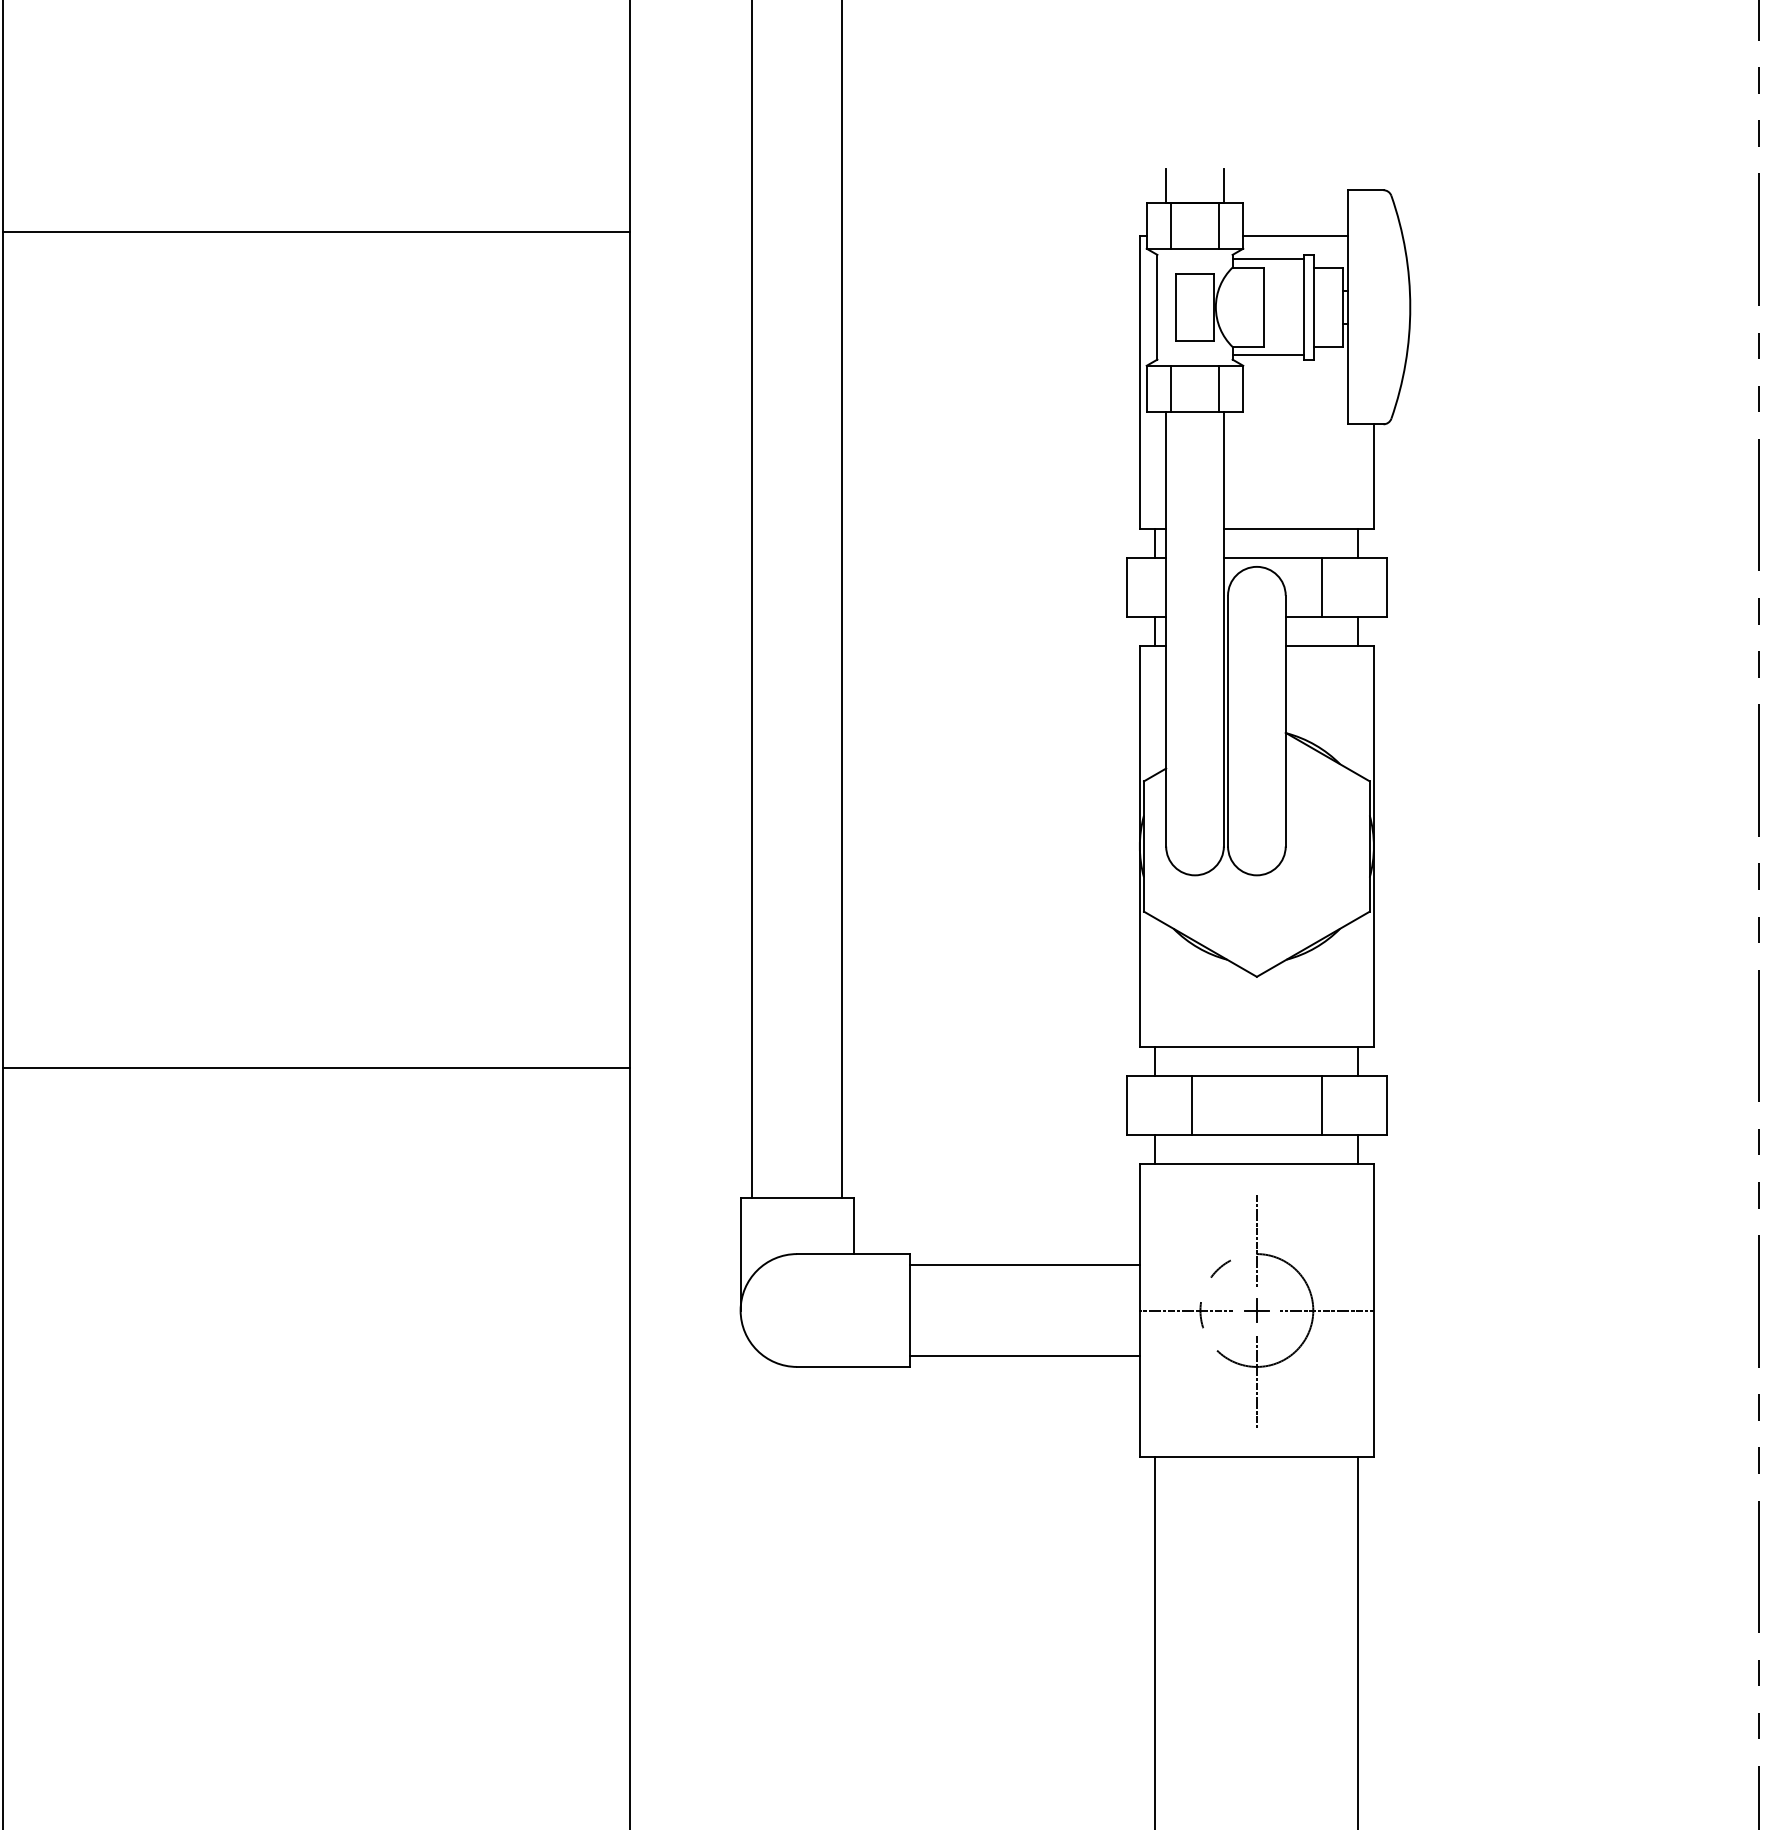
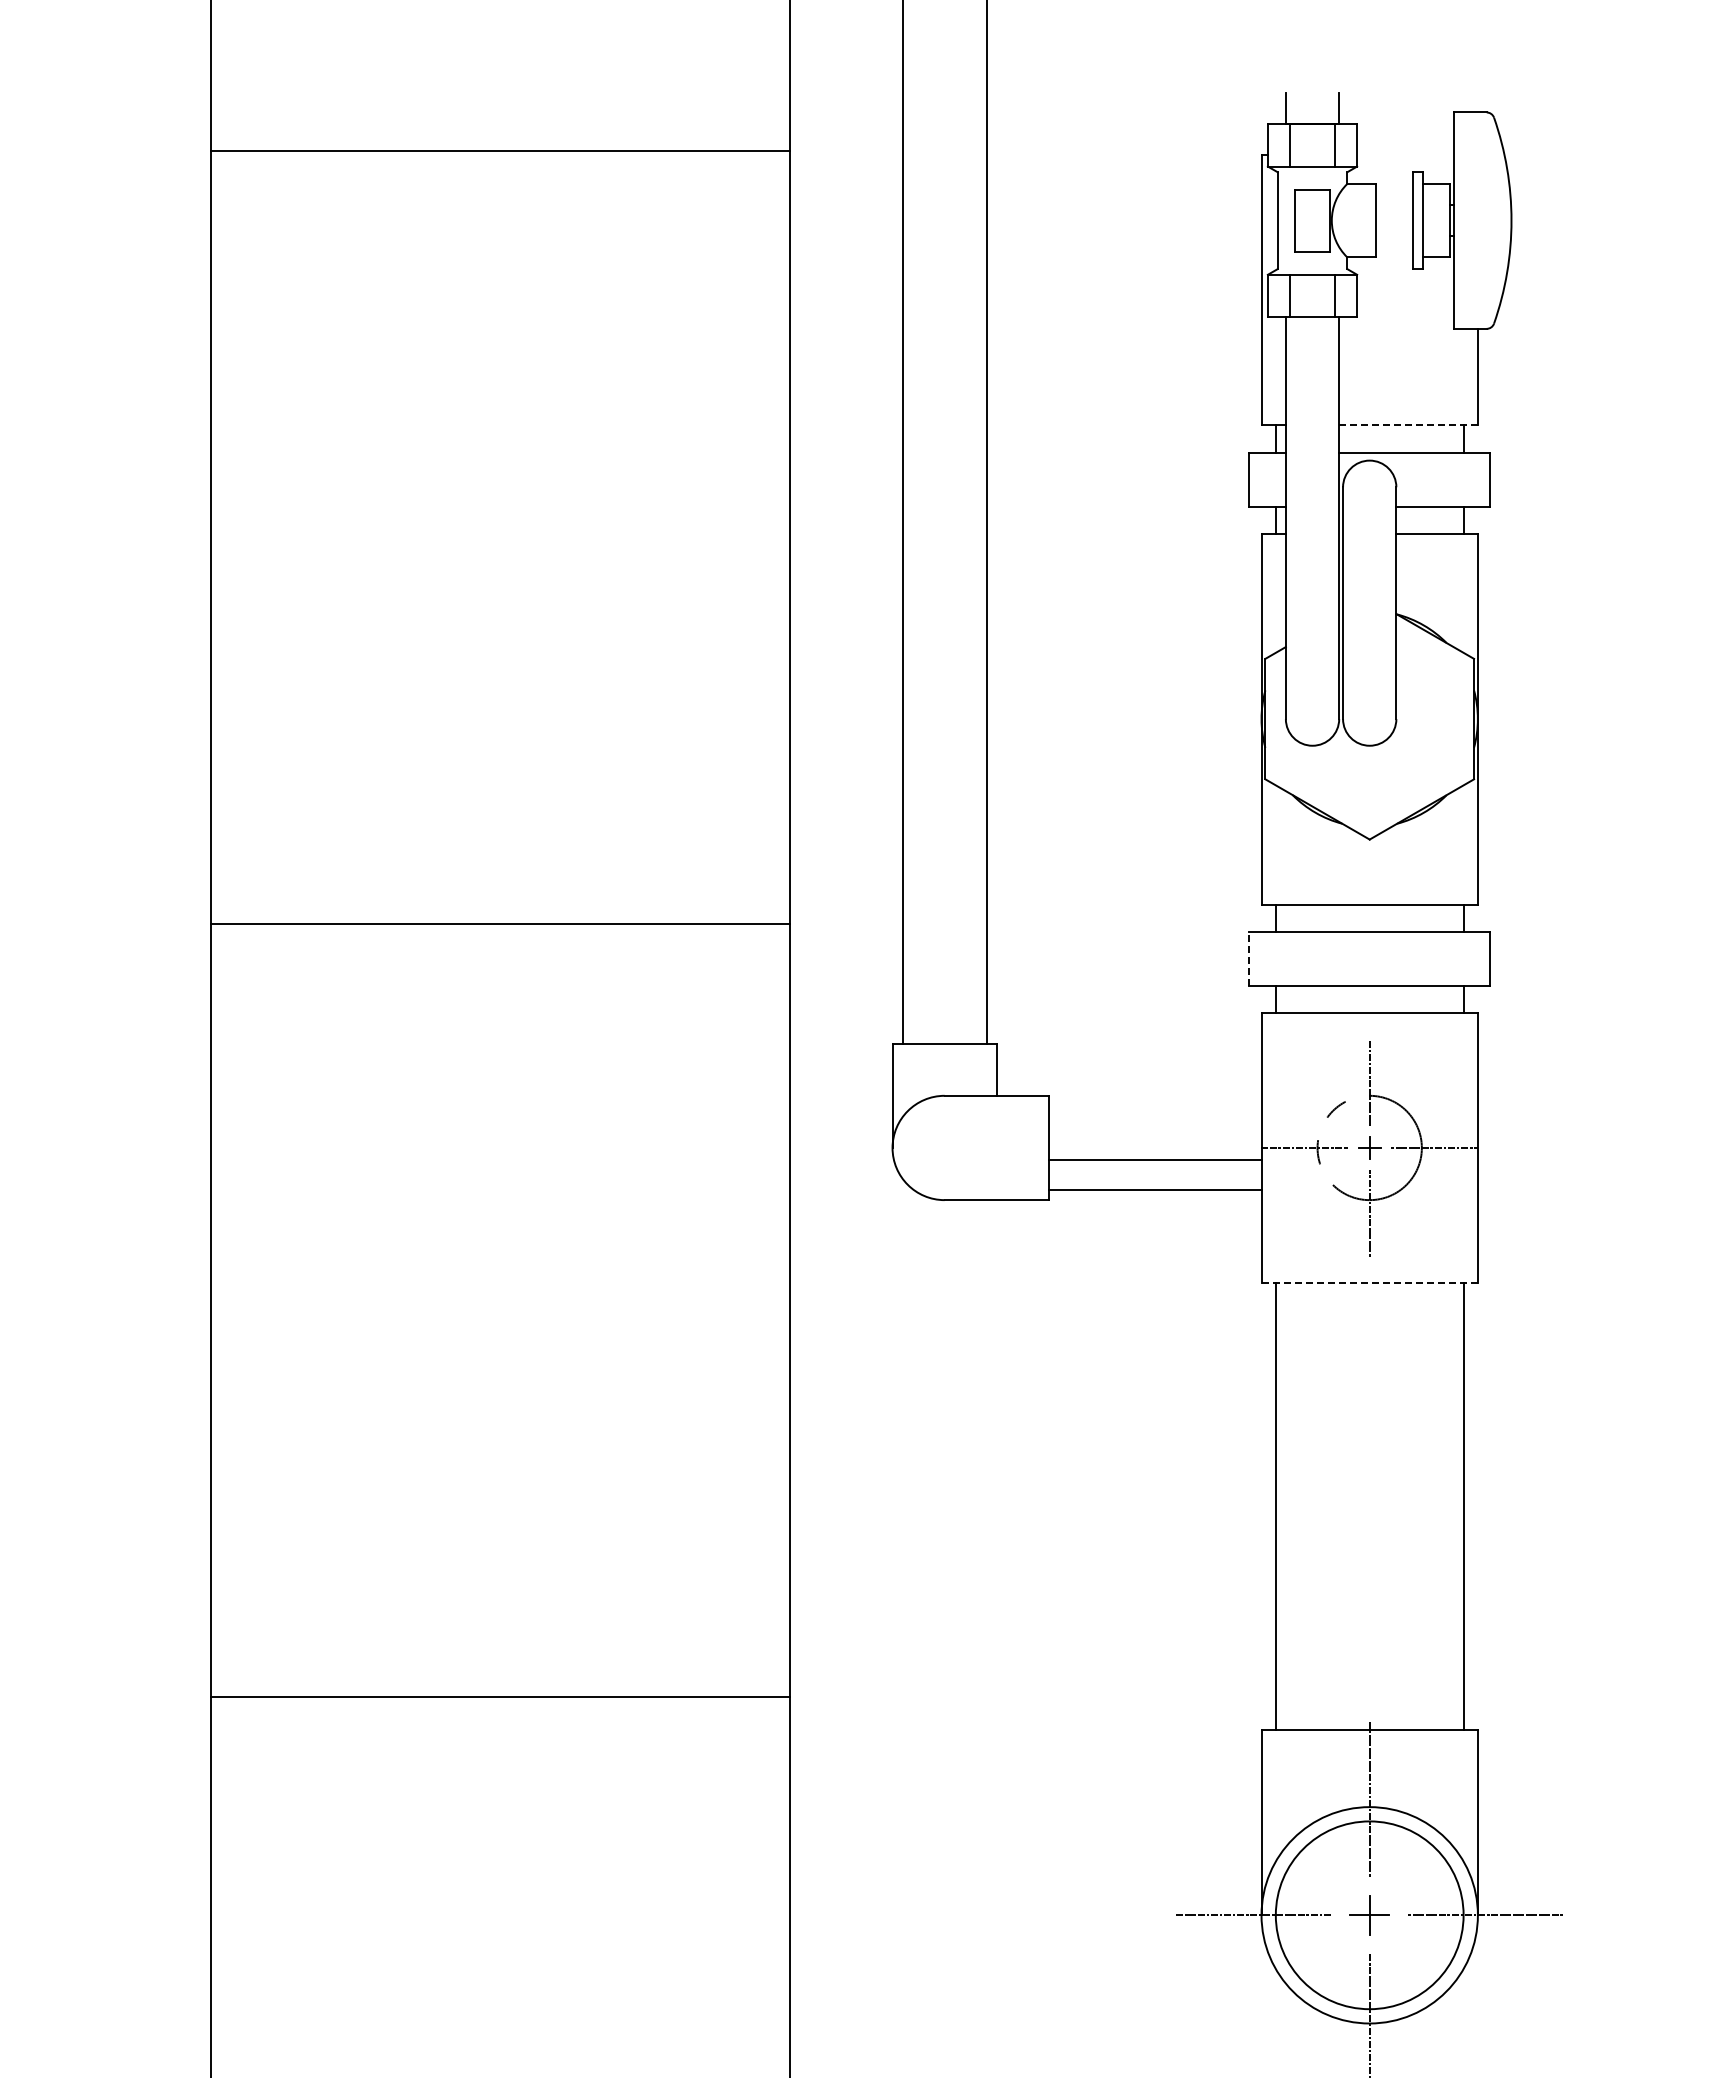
line: (1295, 236) -> (1405, 155), removed
line: (1267, 259) -> (1379, 176), removed
line: (1267, 355) -> (1379, 265), removed
line: (1298, 528) -> (1408, 425), solid -> dashed
line: (1321, 587) -> (1429, 479), removed
line: (1126, 1105) -> (1249, 958), solid -> dashed
line: (1191, 1105) -> (1309, 958), removed
line: (1321, 1105) -> (1429, 958), removed
line: (1025, 1265) -> (1155, 1160), moved
line: (1256, 1457) -> (1369, 1283), solid -> dashed

